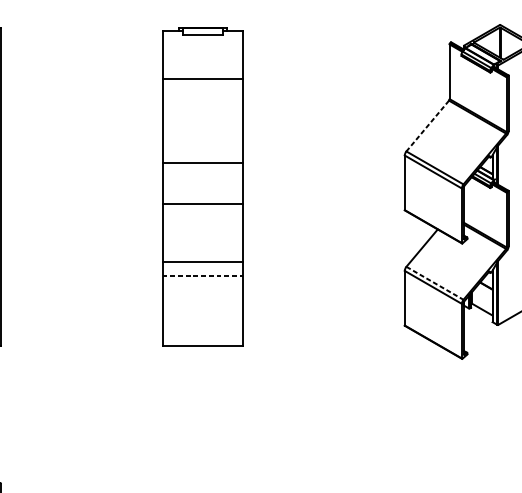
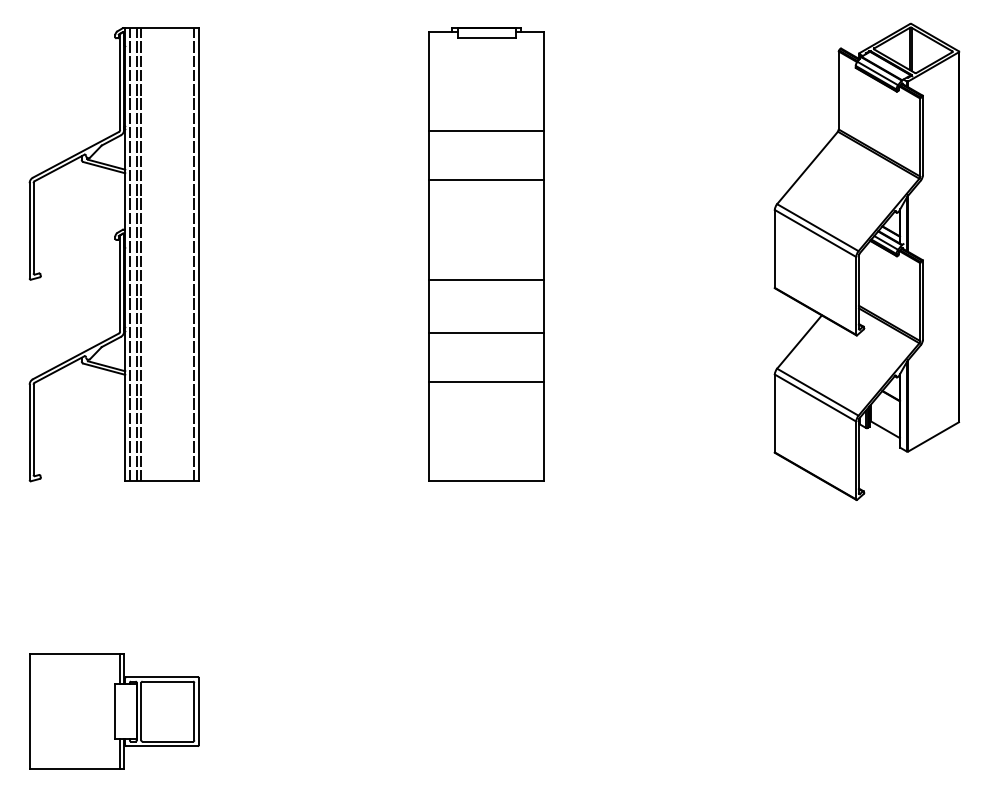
line: (202, 79) -> (486, 131), moved
line: (427, 126) -> (807, 168), dashed -> solid
line: (202, 163) -> (486, 180), moved
line: (202, 261) -> (486, 332), moved
line: (202, 275) -> (486, 381), dashed -> solid
line: (435, 283) -> (818, 392), dashed -> solid

